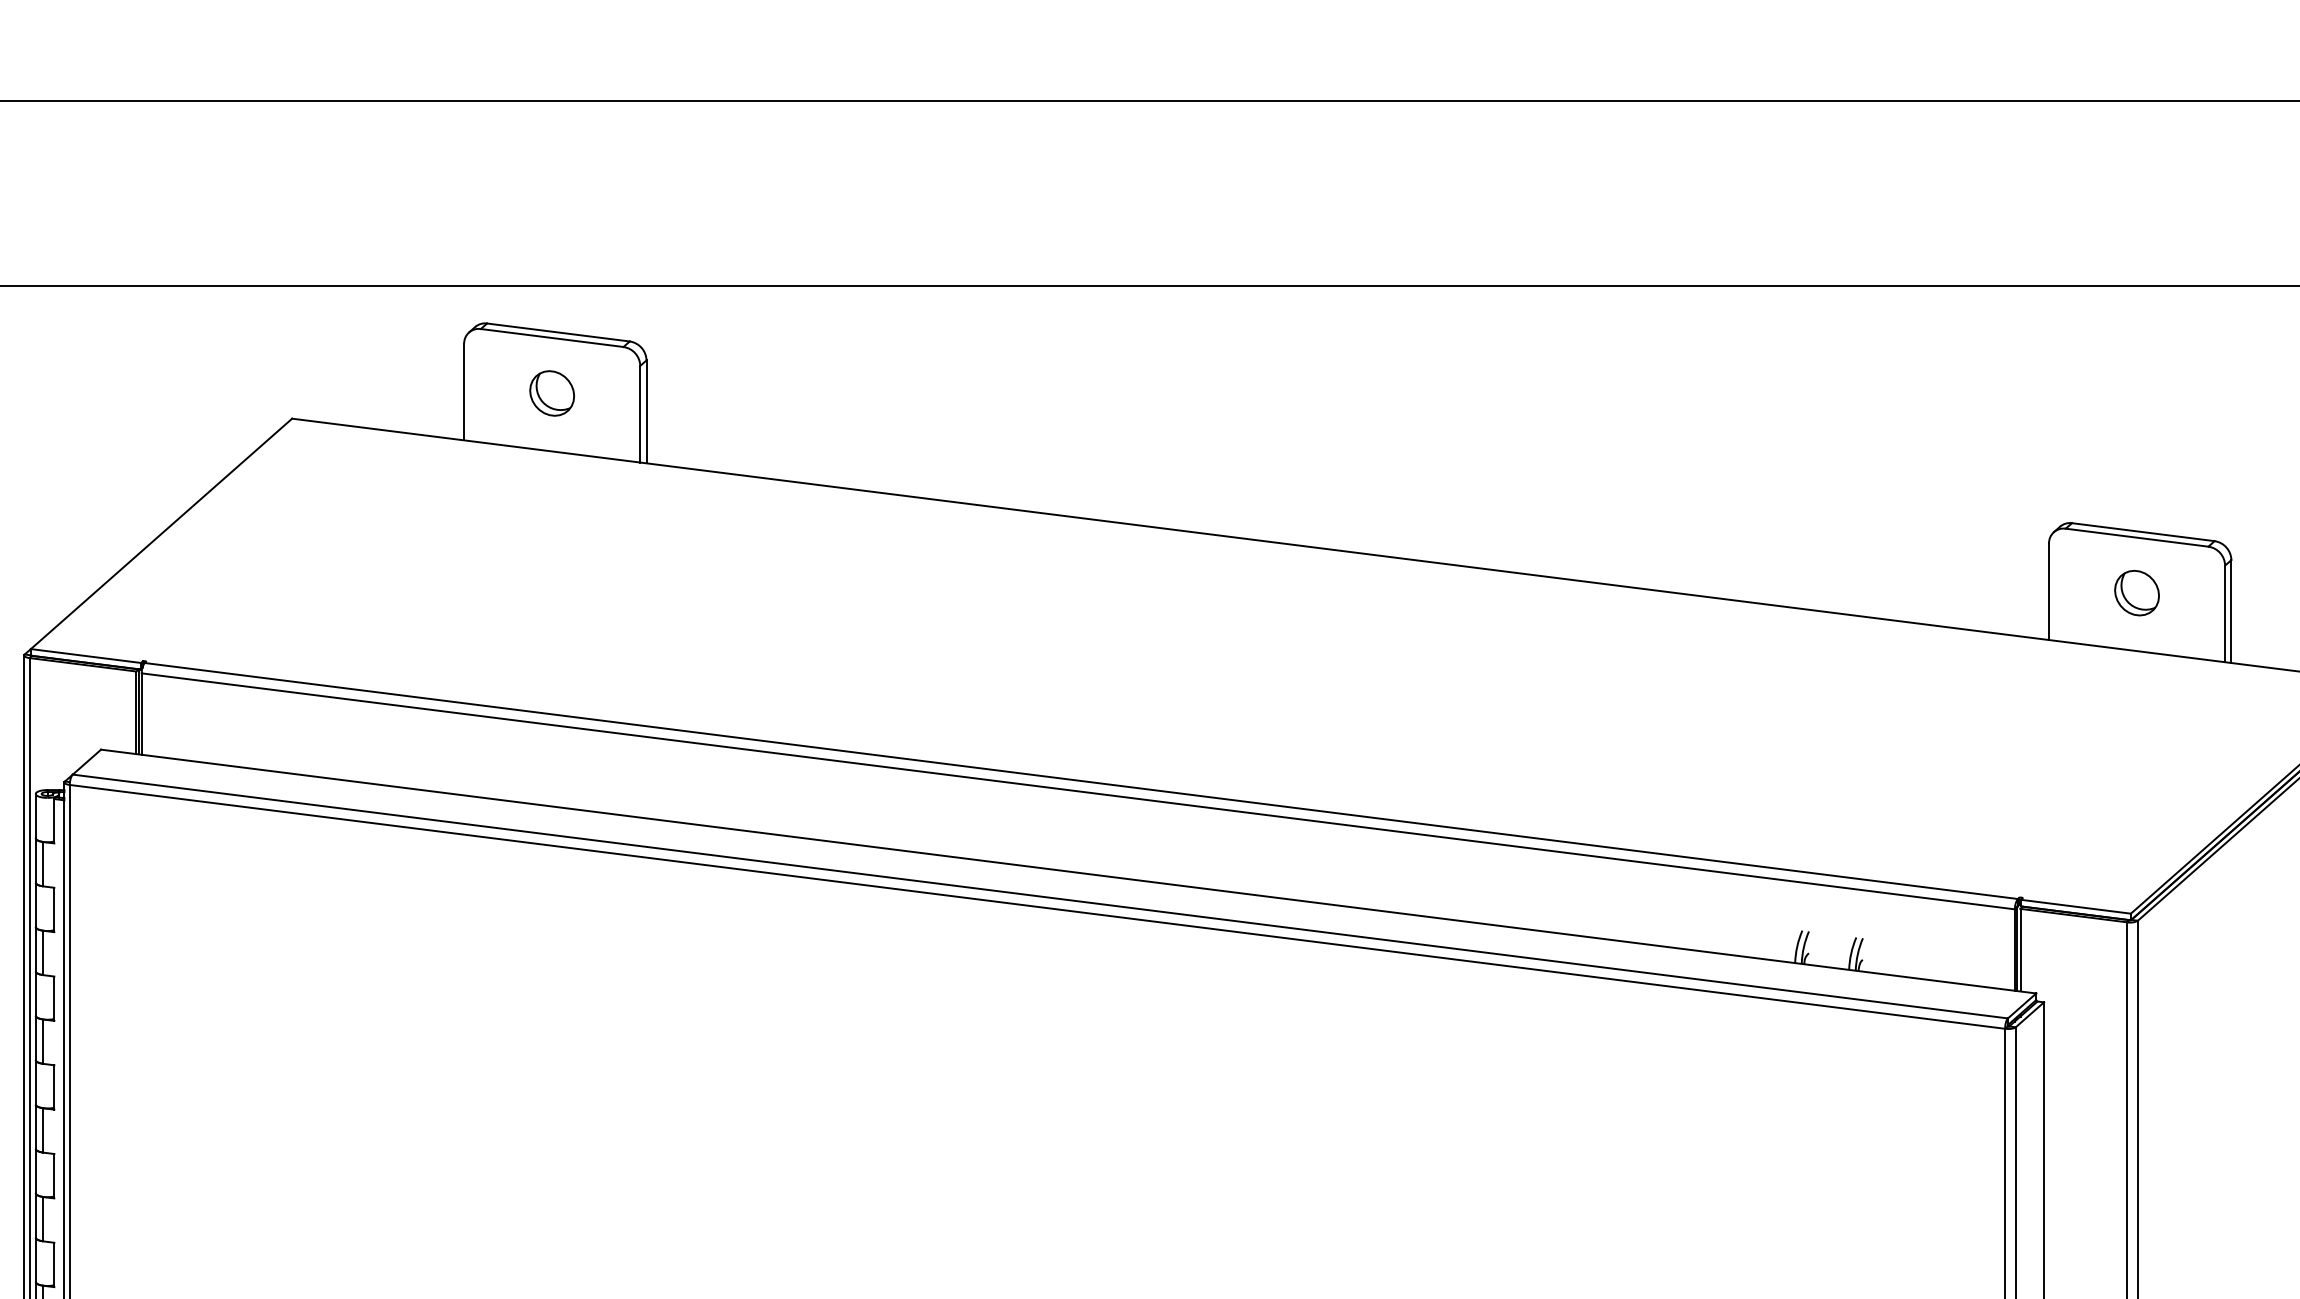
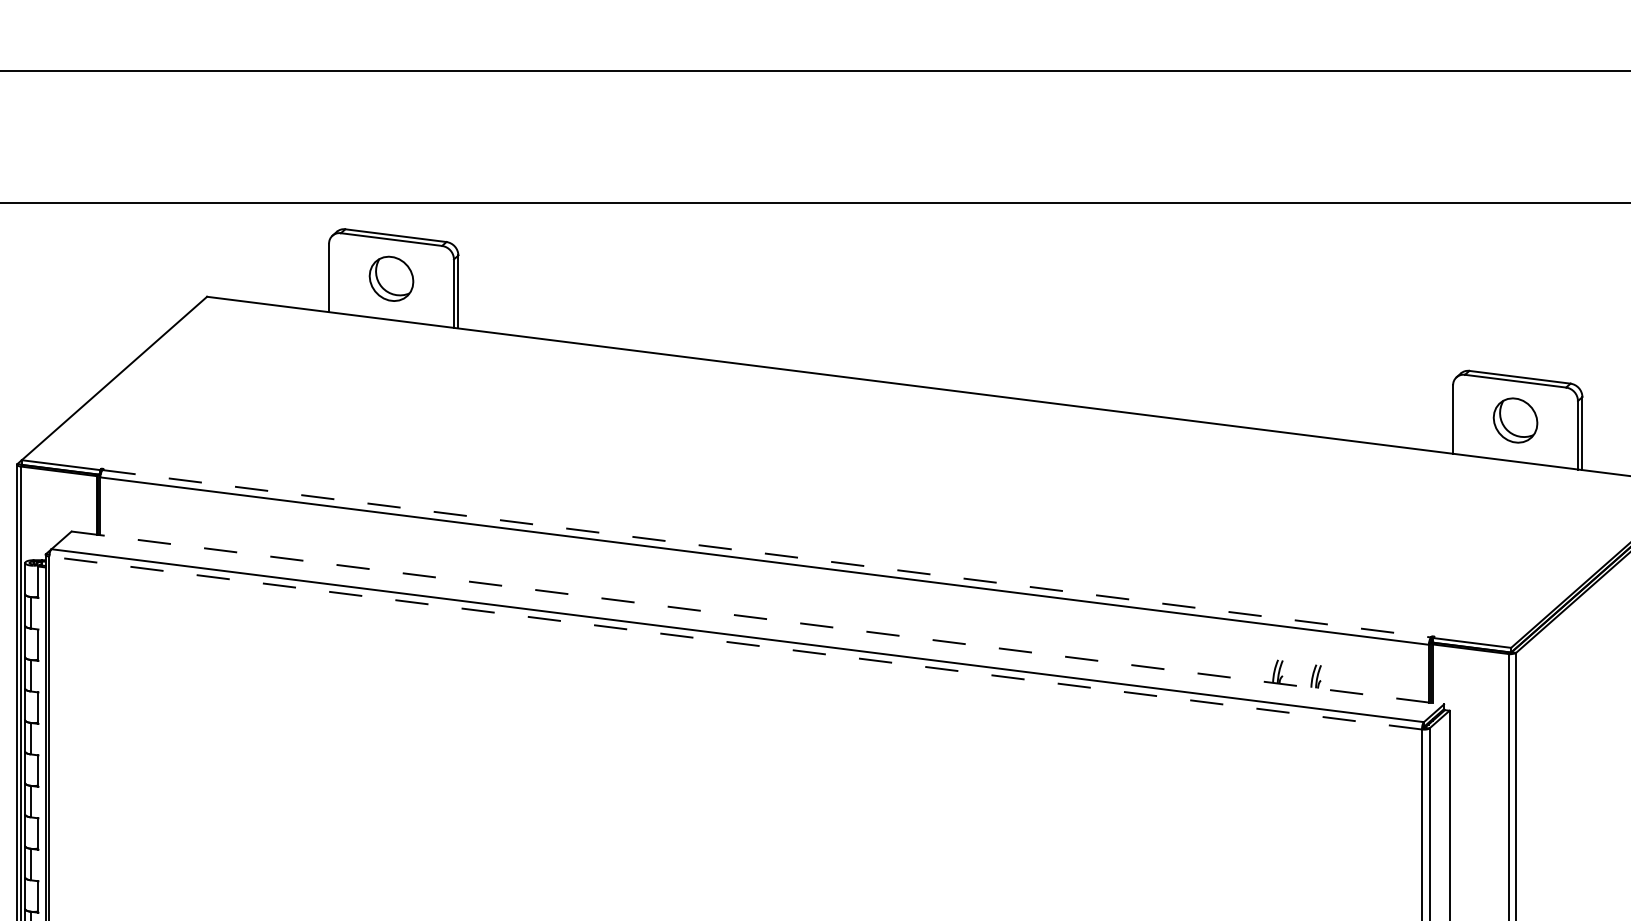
part: (552, 392) -> (391, 278), size x1.4
part: (2137, 593) -> (1515, 420), size x1.4
line: (1082, 780) -> (767, 553), solid -> dashed
line: (1068, 872) -> (757, 618), solid -> dashed
line: (1037, 907) -> (735, 643), solid -> dashed

